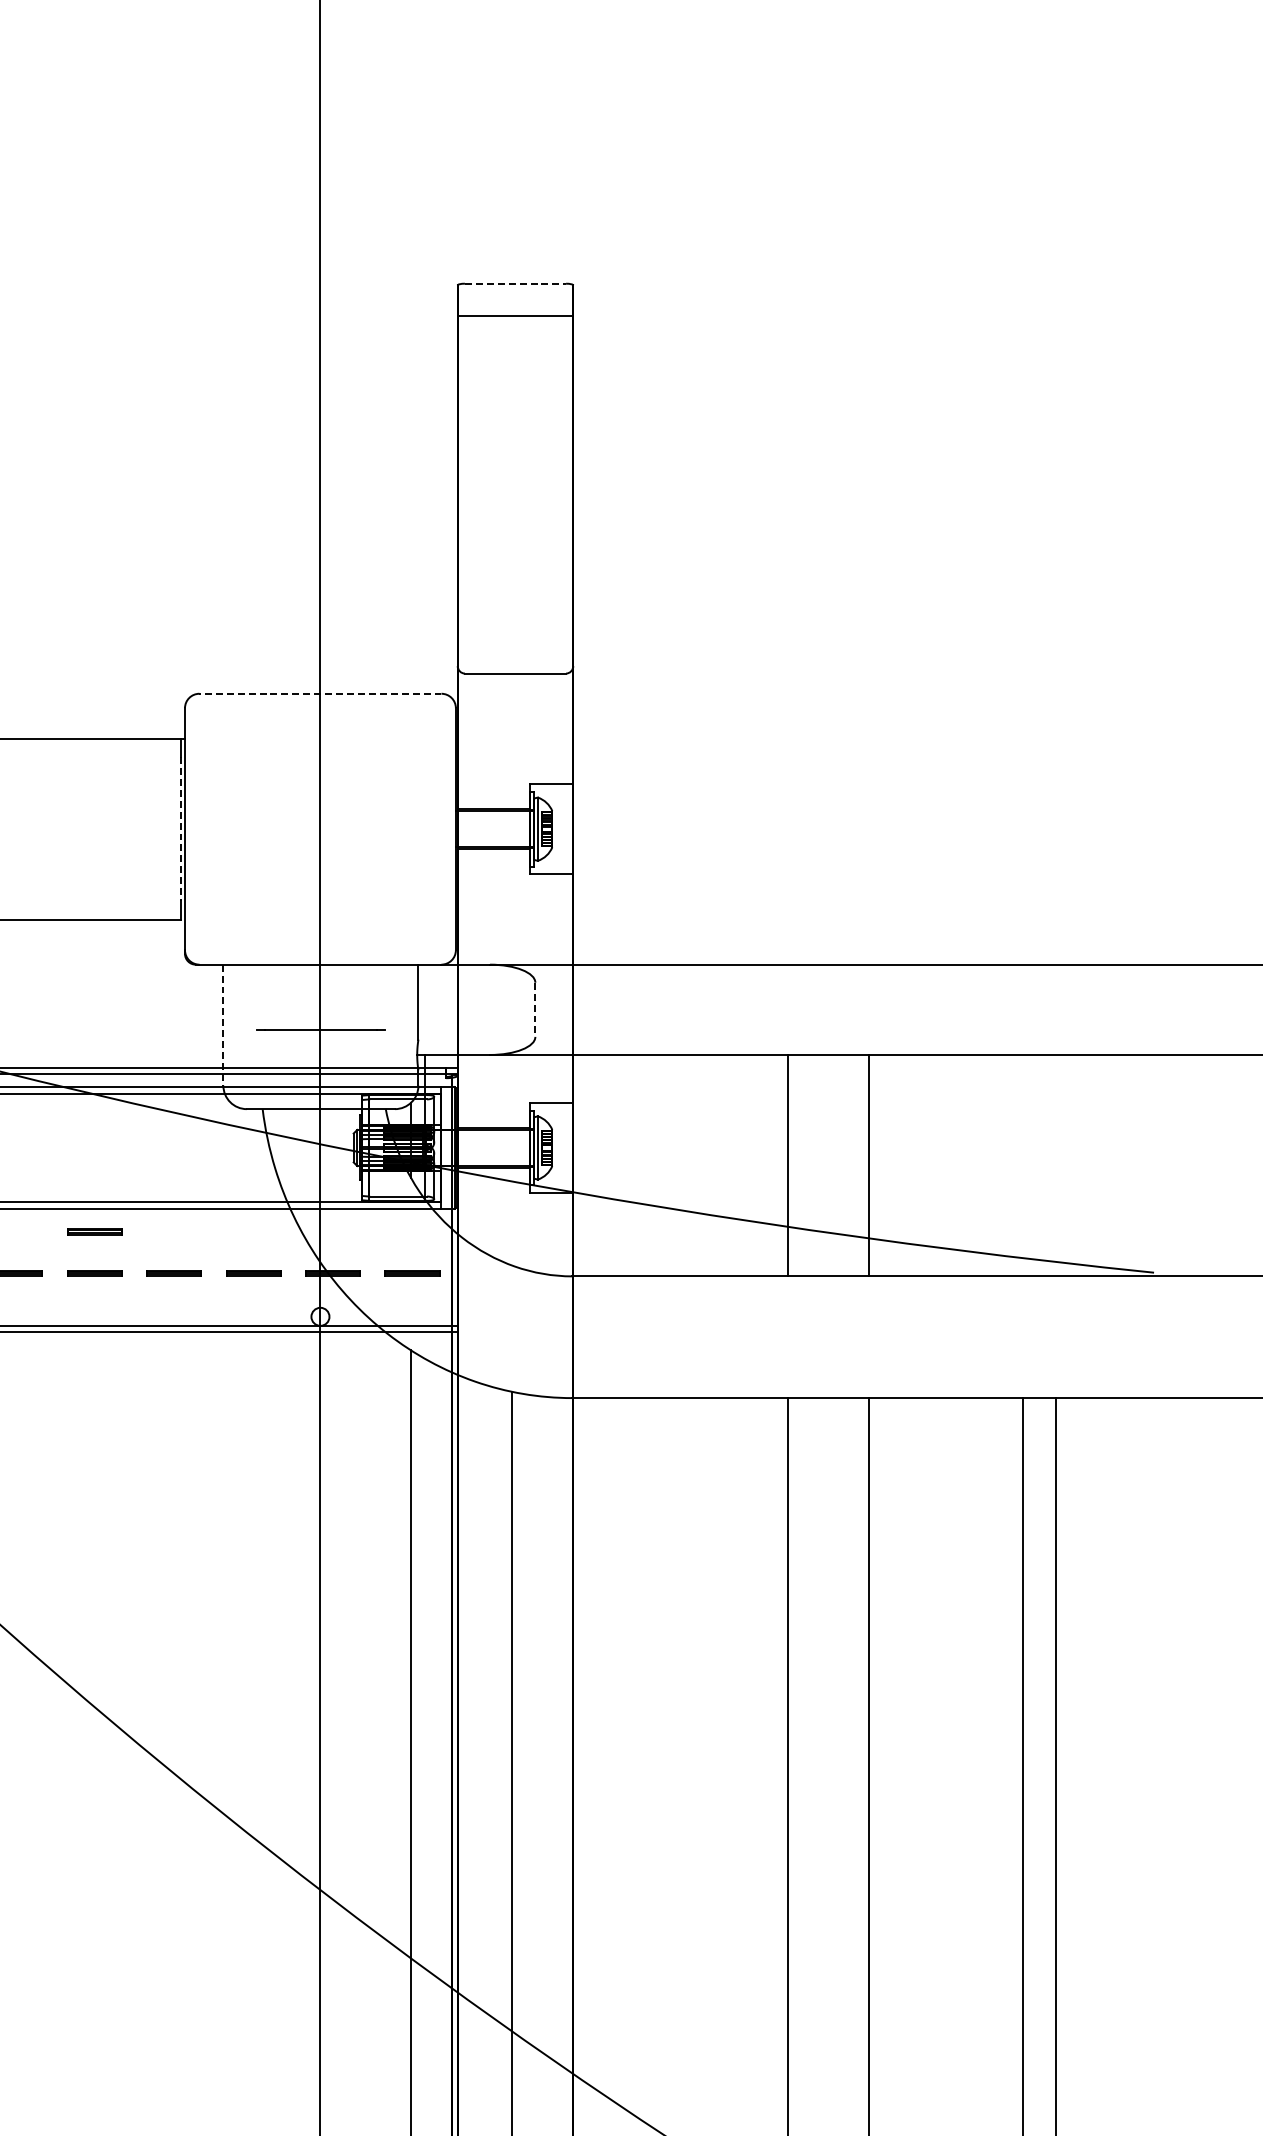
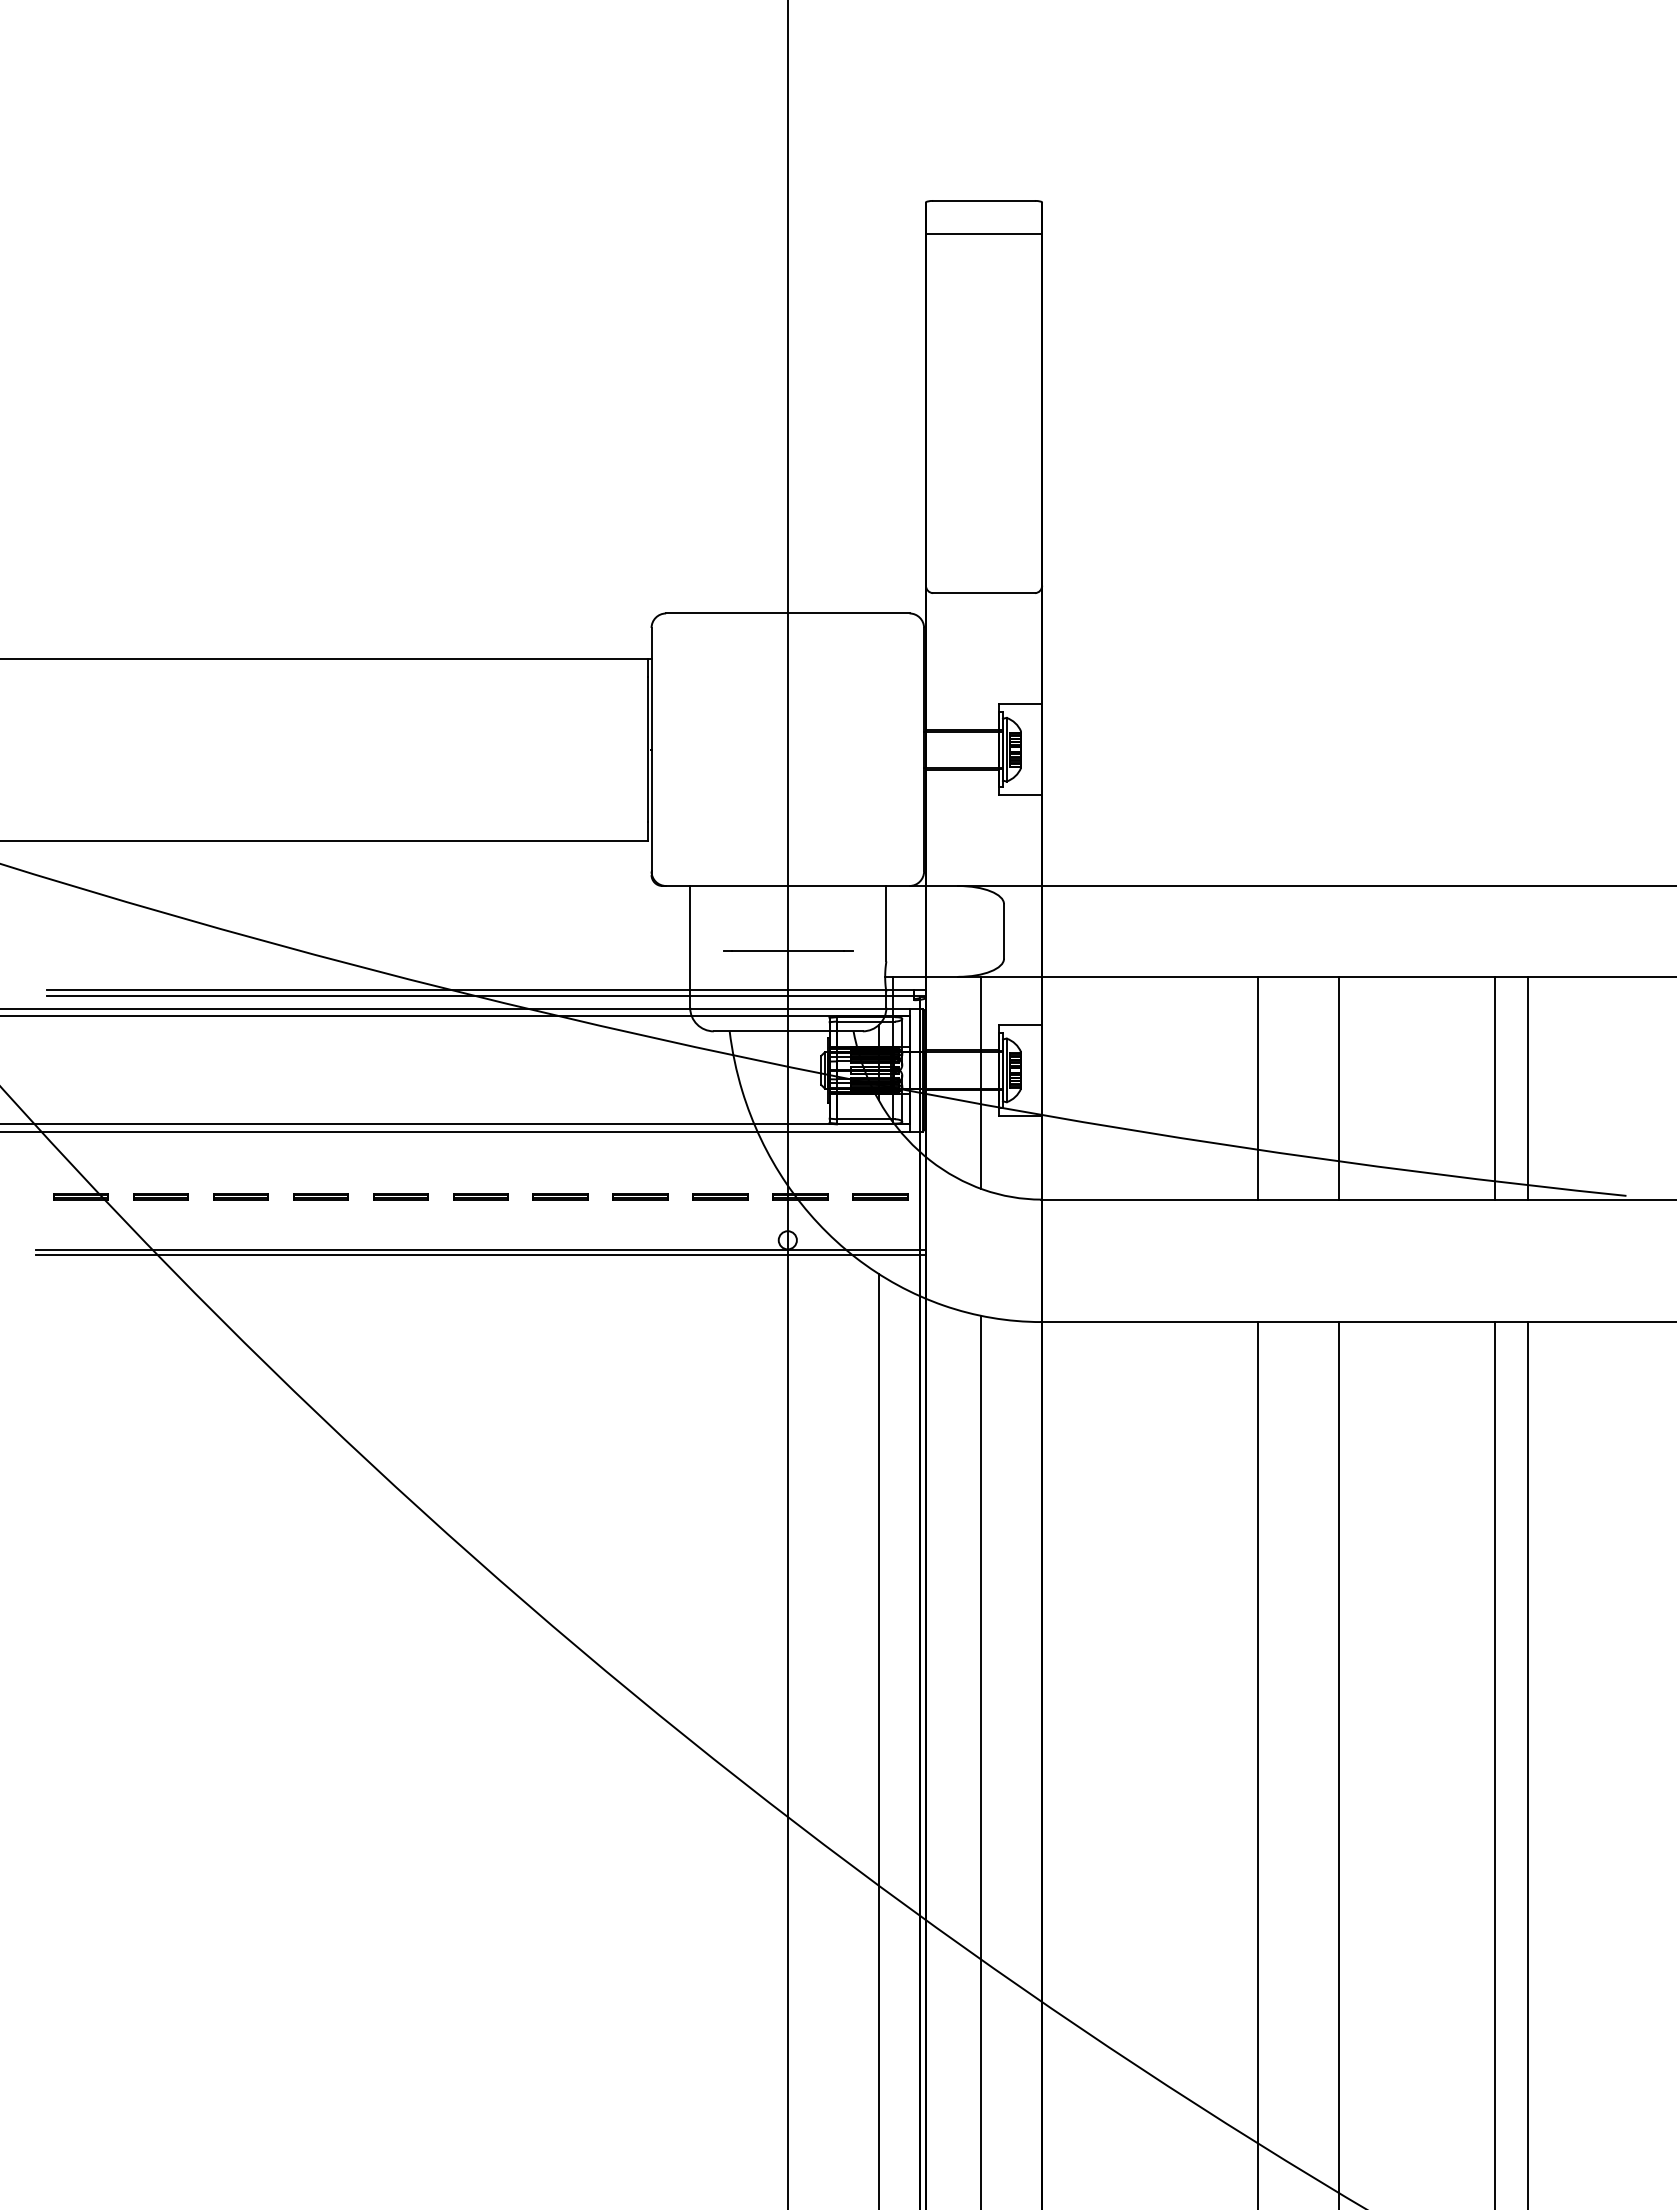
line: (515, 283) -> (984, 200), dashed -> solid
line: (320, 693) -> (787, 613), dashed -> solid
line: (180, 828) -> (647, 749), dashed -> solid
line: (535, 1009) -> (1004, 931), dashed -> solid
line: (223, 1024) -> (690, 946), dashed -> solid
line: (511, 1159) -> (980, 1082), added
line: (1022, 1164) -> (1494, 1087), added
line: (1055, 1164) -> (1527, 1087), added
part: (94, 1231) -> (560, 1154), removed

